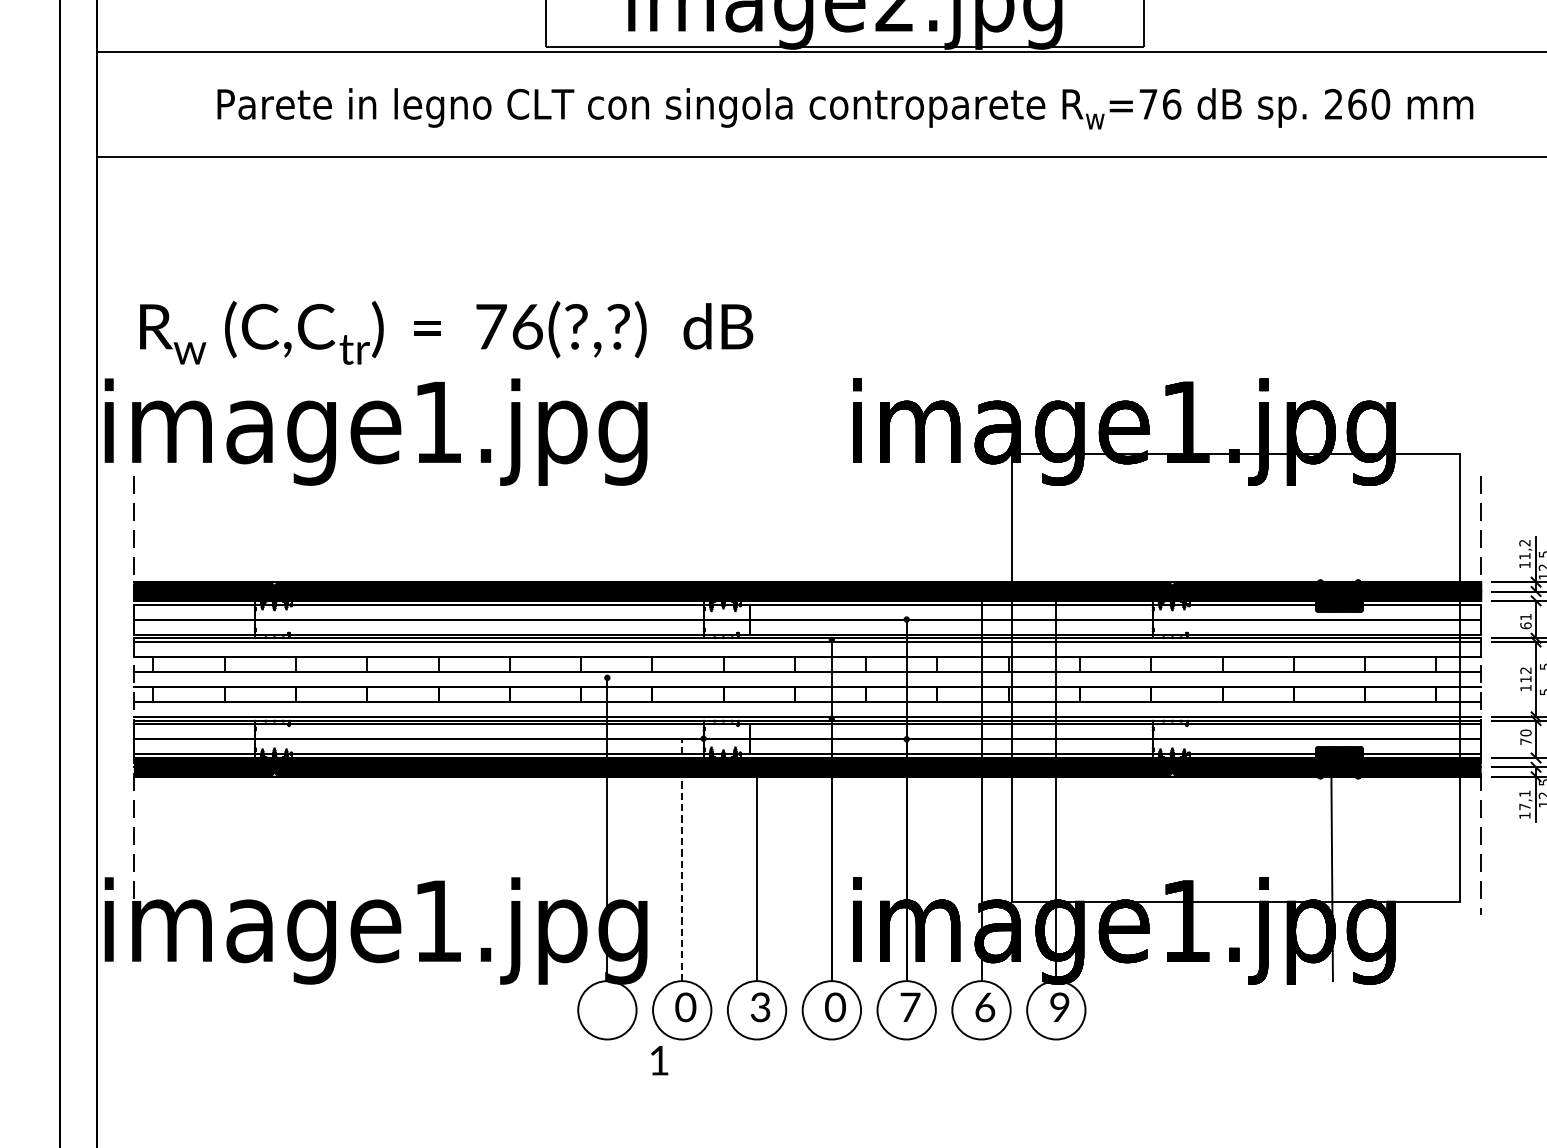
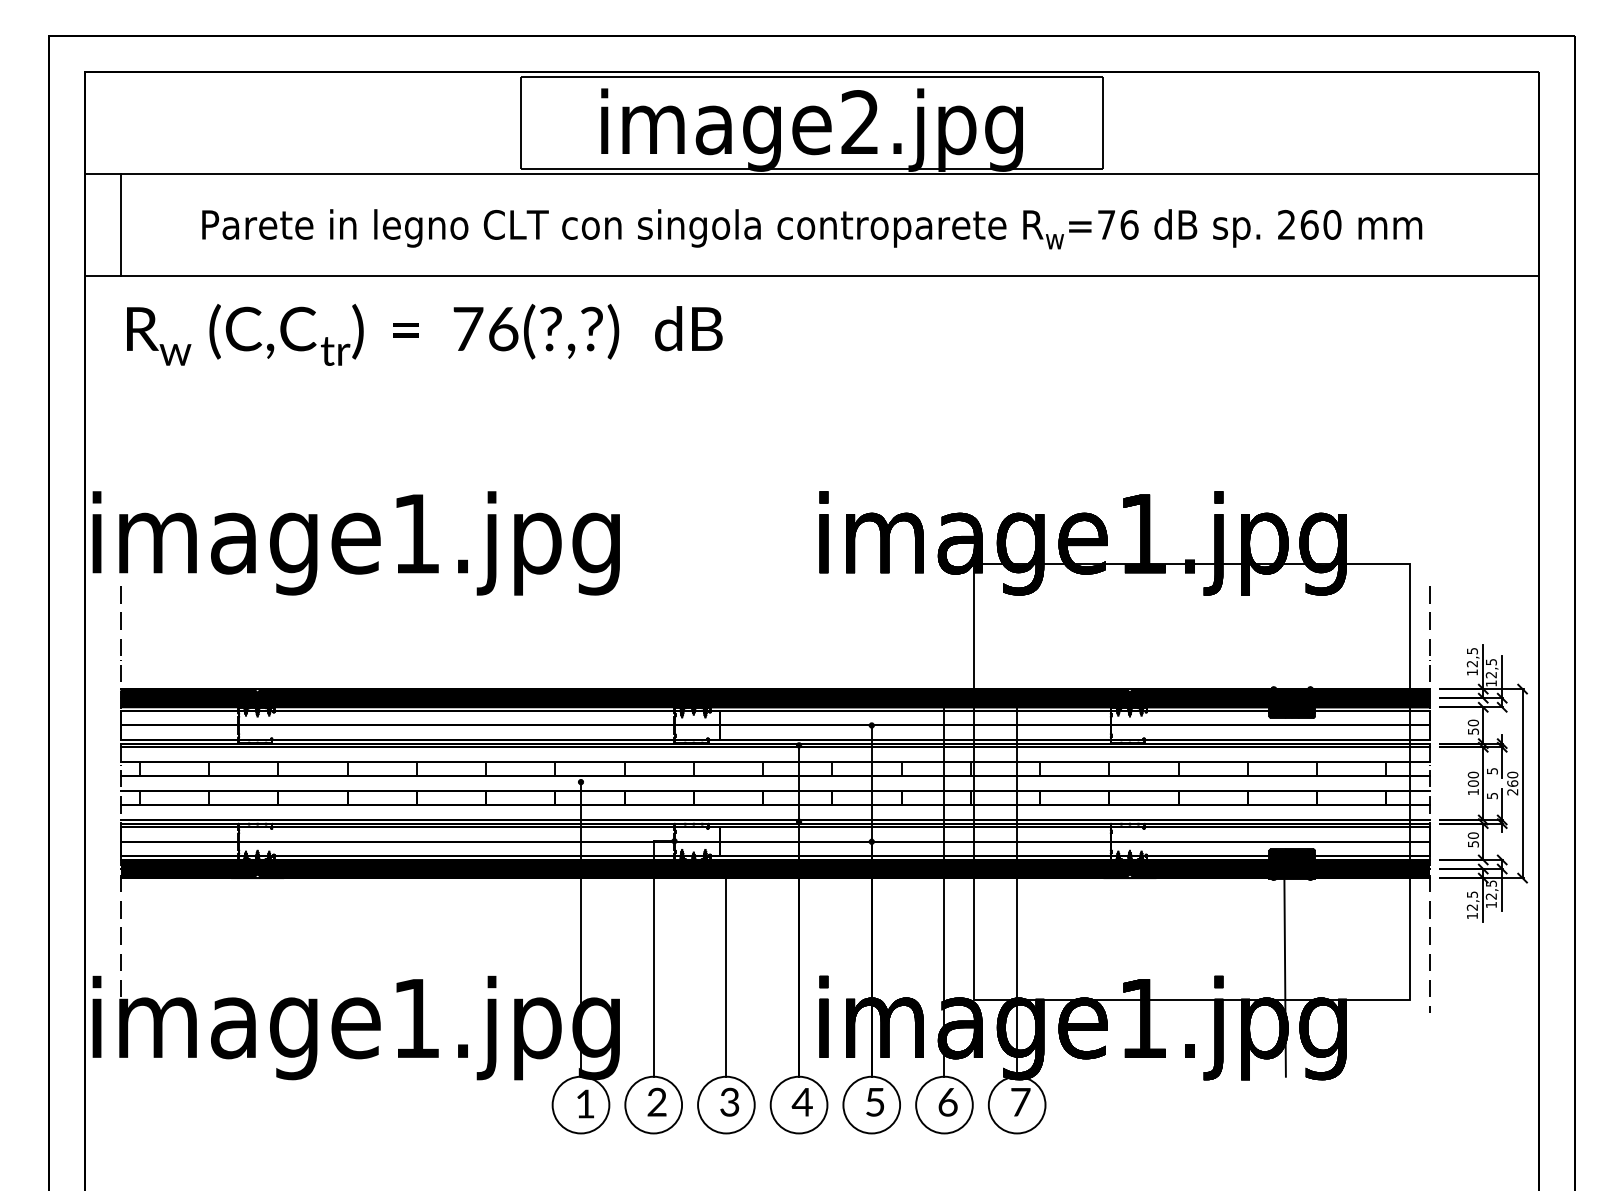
line: (134, 103) -> (121, 224), added
text: (446, 332) -> (424, 334), moved
text: (1523, 549) -> (1471, 657), 11,2 -> 12,5
text: (1525, 620) -> (1472, 726), 61 -> 50
text: (1525, 674) -> (1472, 778), 112 -> 100
text: (1526, 742) -> (1473, 844), 70 -> 50
text: (1525, 799) -> (1472, 900), 17,1 -> 12,5
line: (682, 859) -> (653, 958), dashed -> solid
text: (834, 1006) -> (801, 1101), 0 -> 4
text: (1059, 1006) -> (1020, 1101), 9 -> 7
text: (686, 1007) -> (657, 1102), 0 -> 2
text: (910, 1007) -> (875, 1102), 7 -> 5
text: (659, 1060) -> (585, 1103), moved

